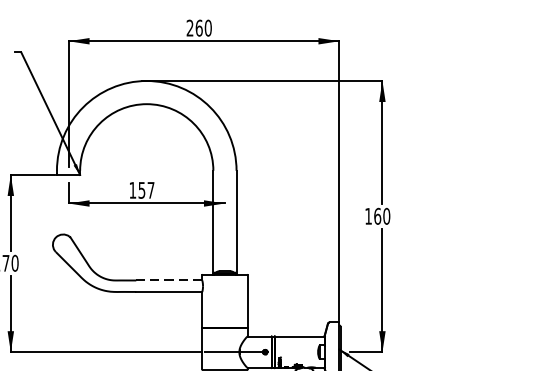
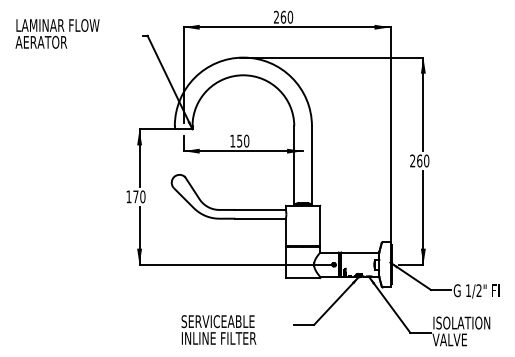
text: (150, 189) -> (246, 140), 157 -> 150
text: (368, 215) -> (412, 160), 160 -> 260
line: (169, 279) -> (260, 209), dashed -> solid

